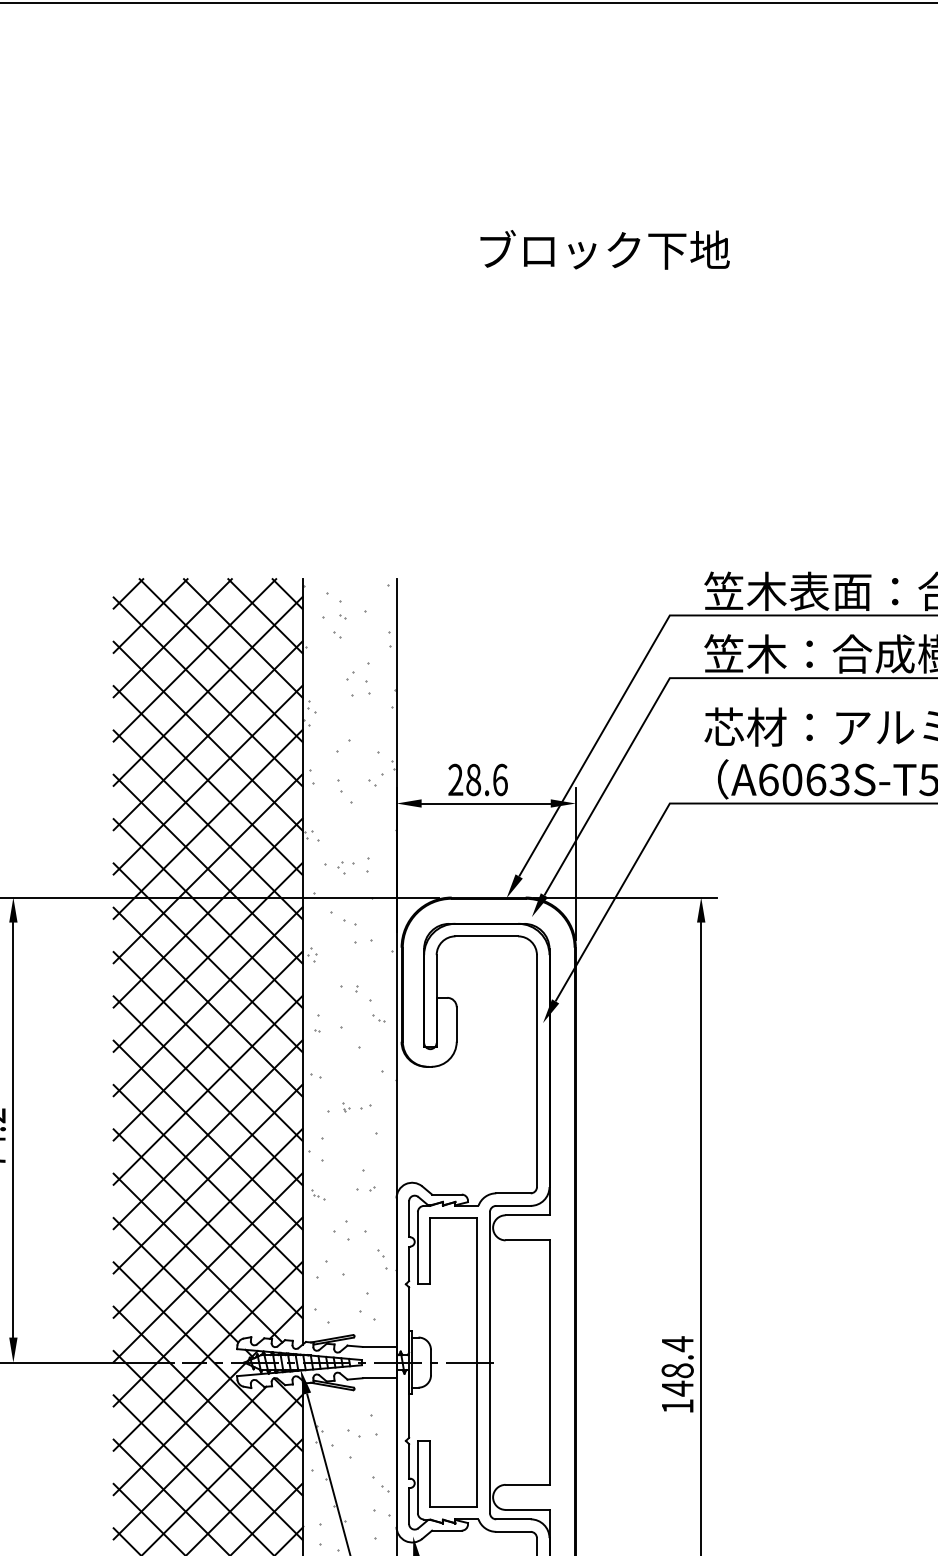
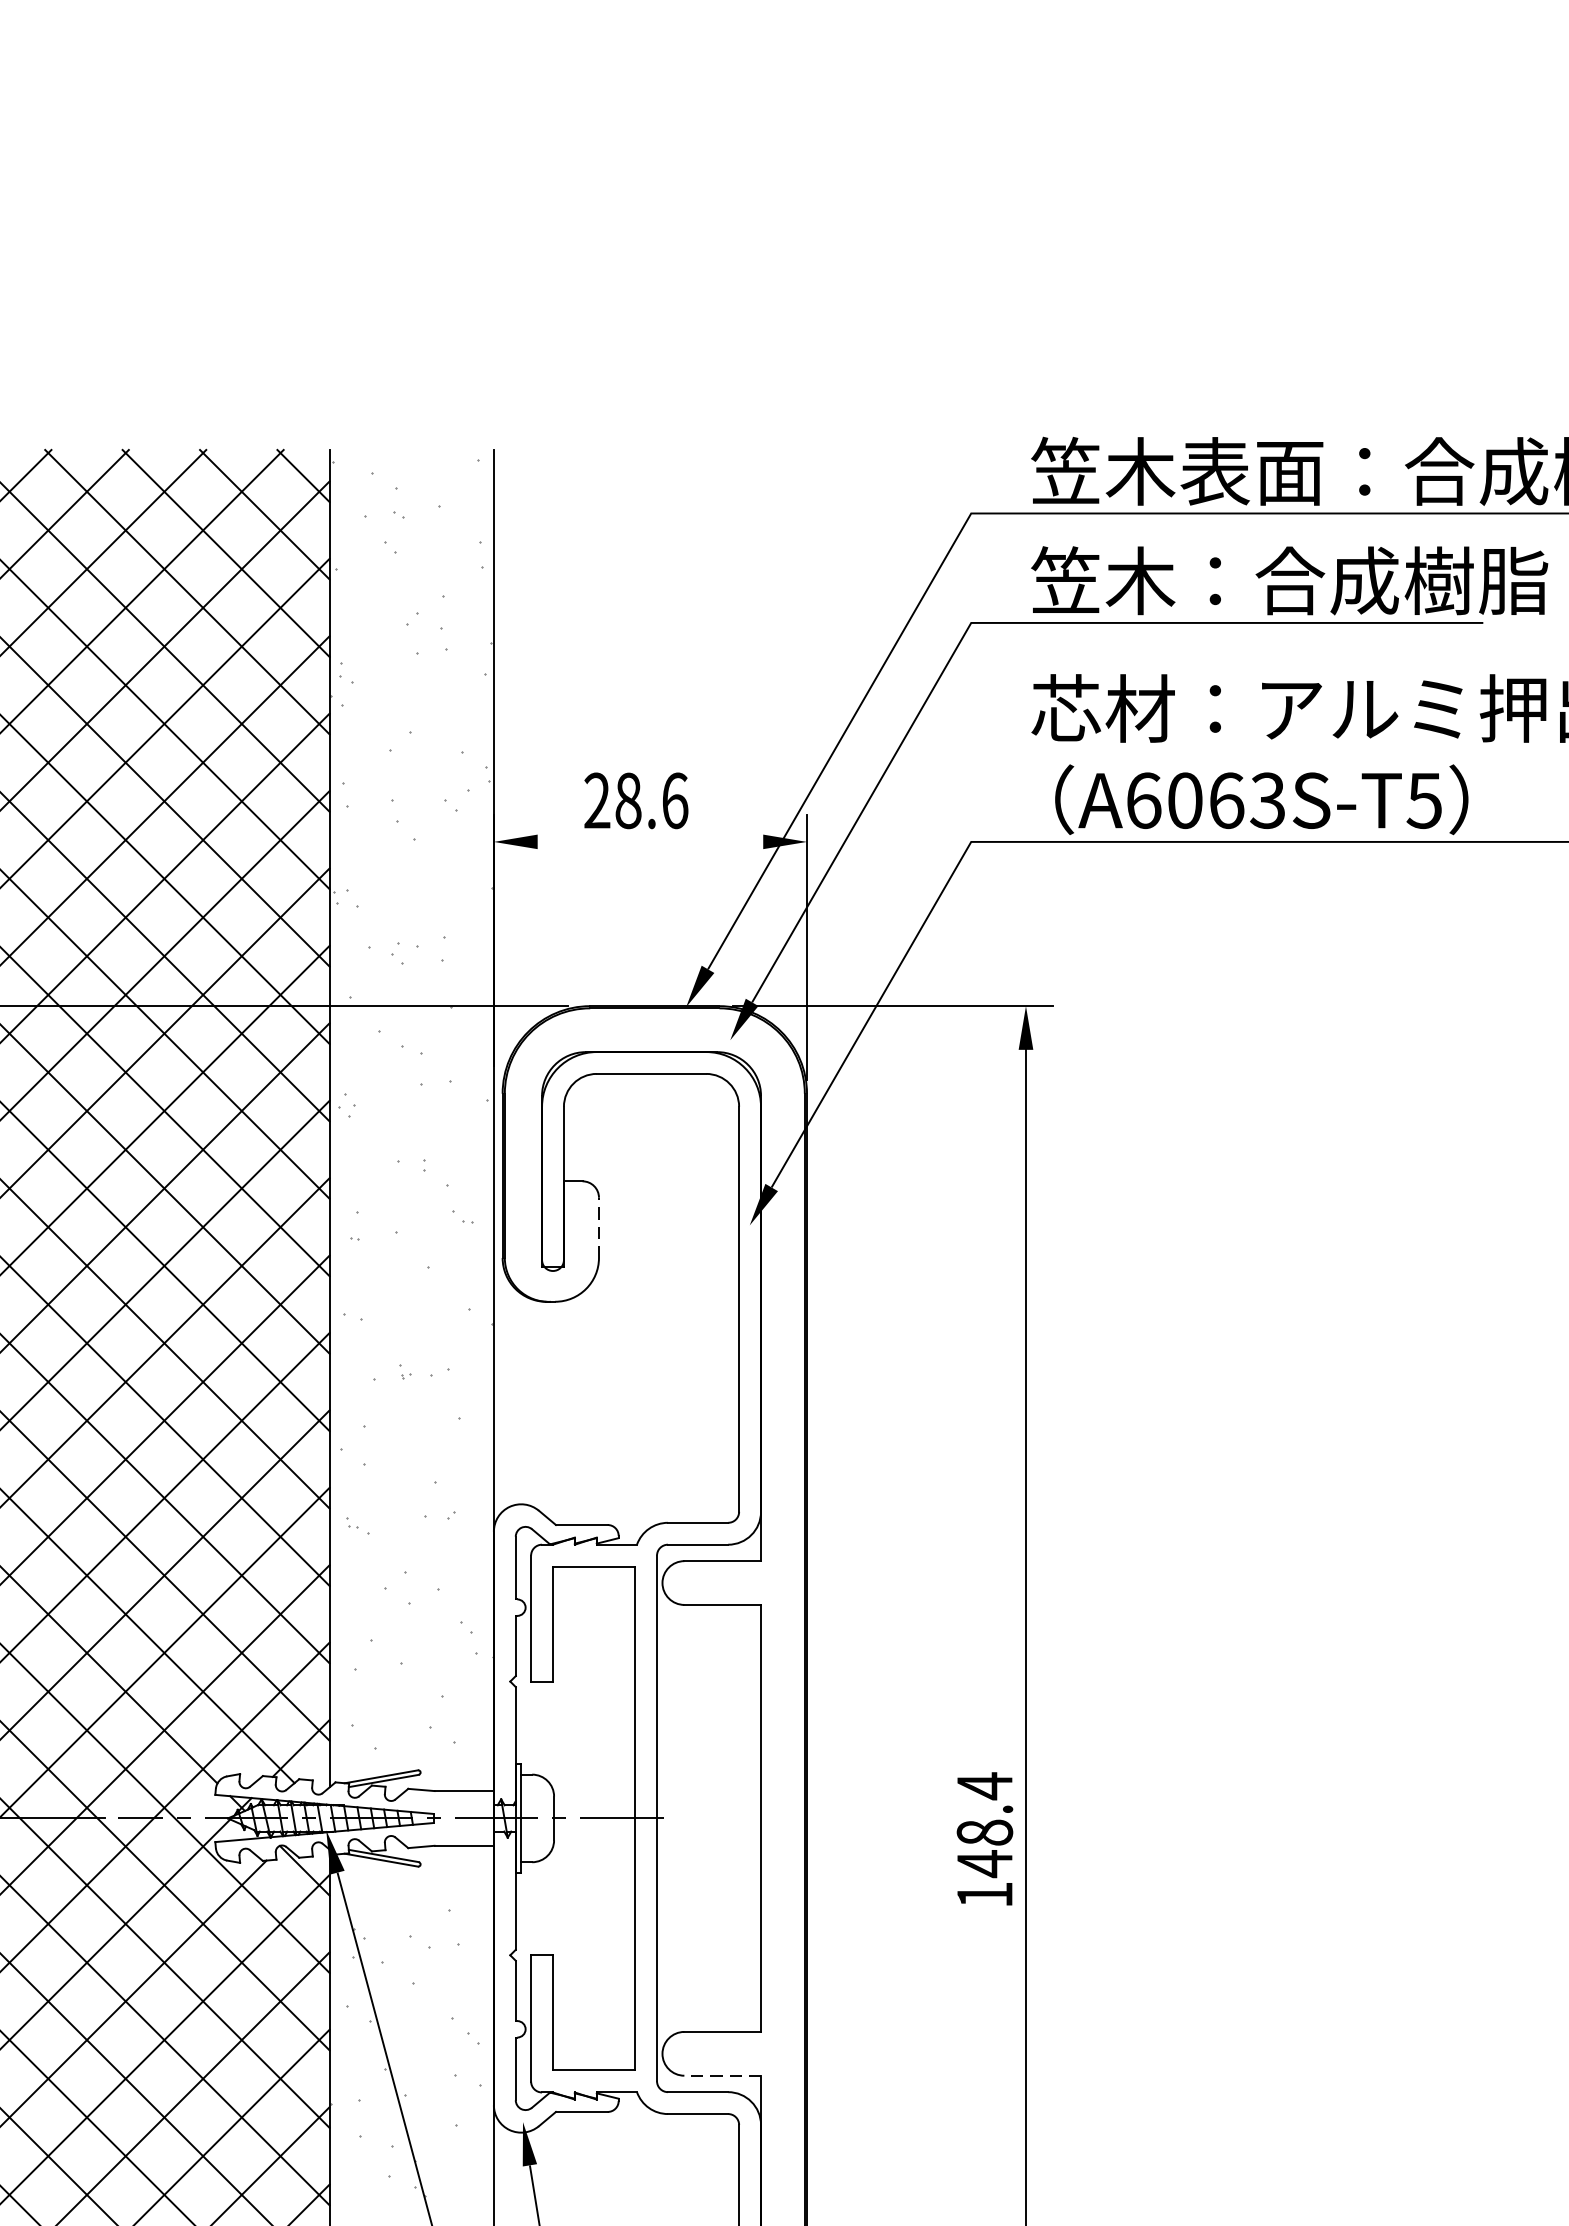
line: (485, 803) -> (649, 841), removed
line: (456, 1023) -> (598, 1226), solid -> dashed
line: (527, 1509) -> (722, 2074), solid -> dashed

